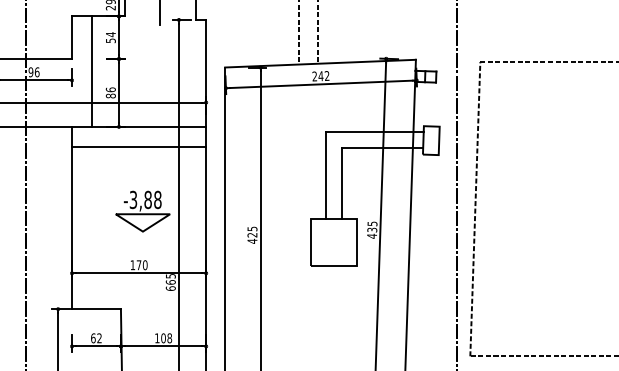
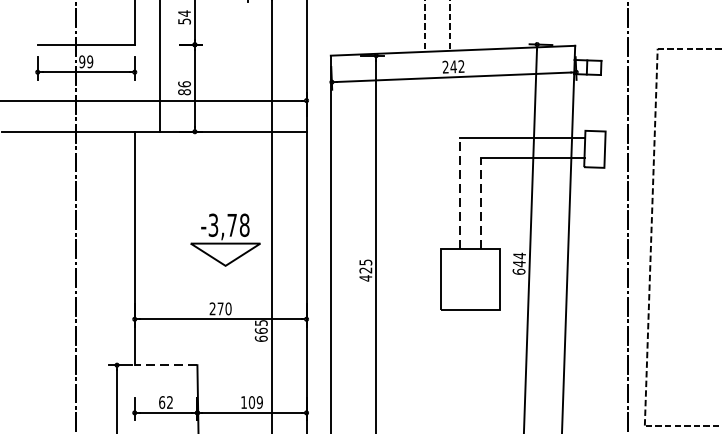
text: (36, 72) -> (89, 62), 96 -> 99
line: (139, 146) -> (221, 156), removed
line: (326, 174) -> (460, 192), solid -> dashed
line: (342, 183) -> (481, 204), solid -> dashed
text: (147, 199) -> (231, 224), -3,88 -> -3,78
text: (372, 229) -> (519, 263), 435 -> 644
text: (132, 264) -> (212, 307), 170 -> 270
line: (95, 309) -> (164, 365), solid -> dashed
text: (169, 338) -> (259, 402), 108 -> 109

